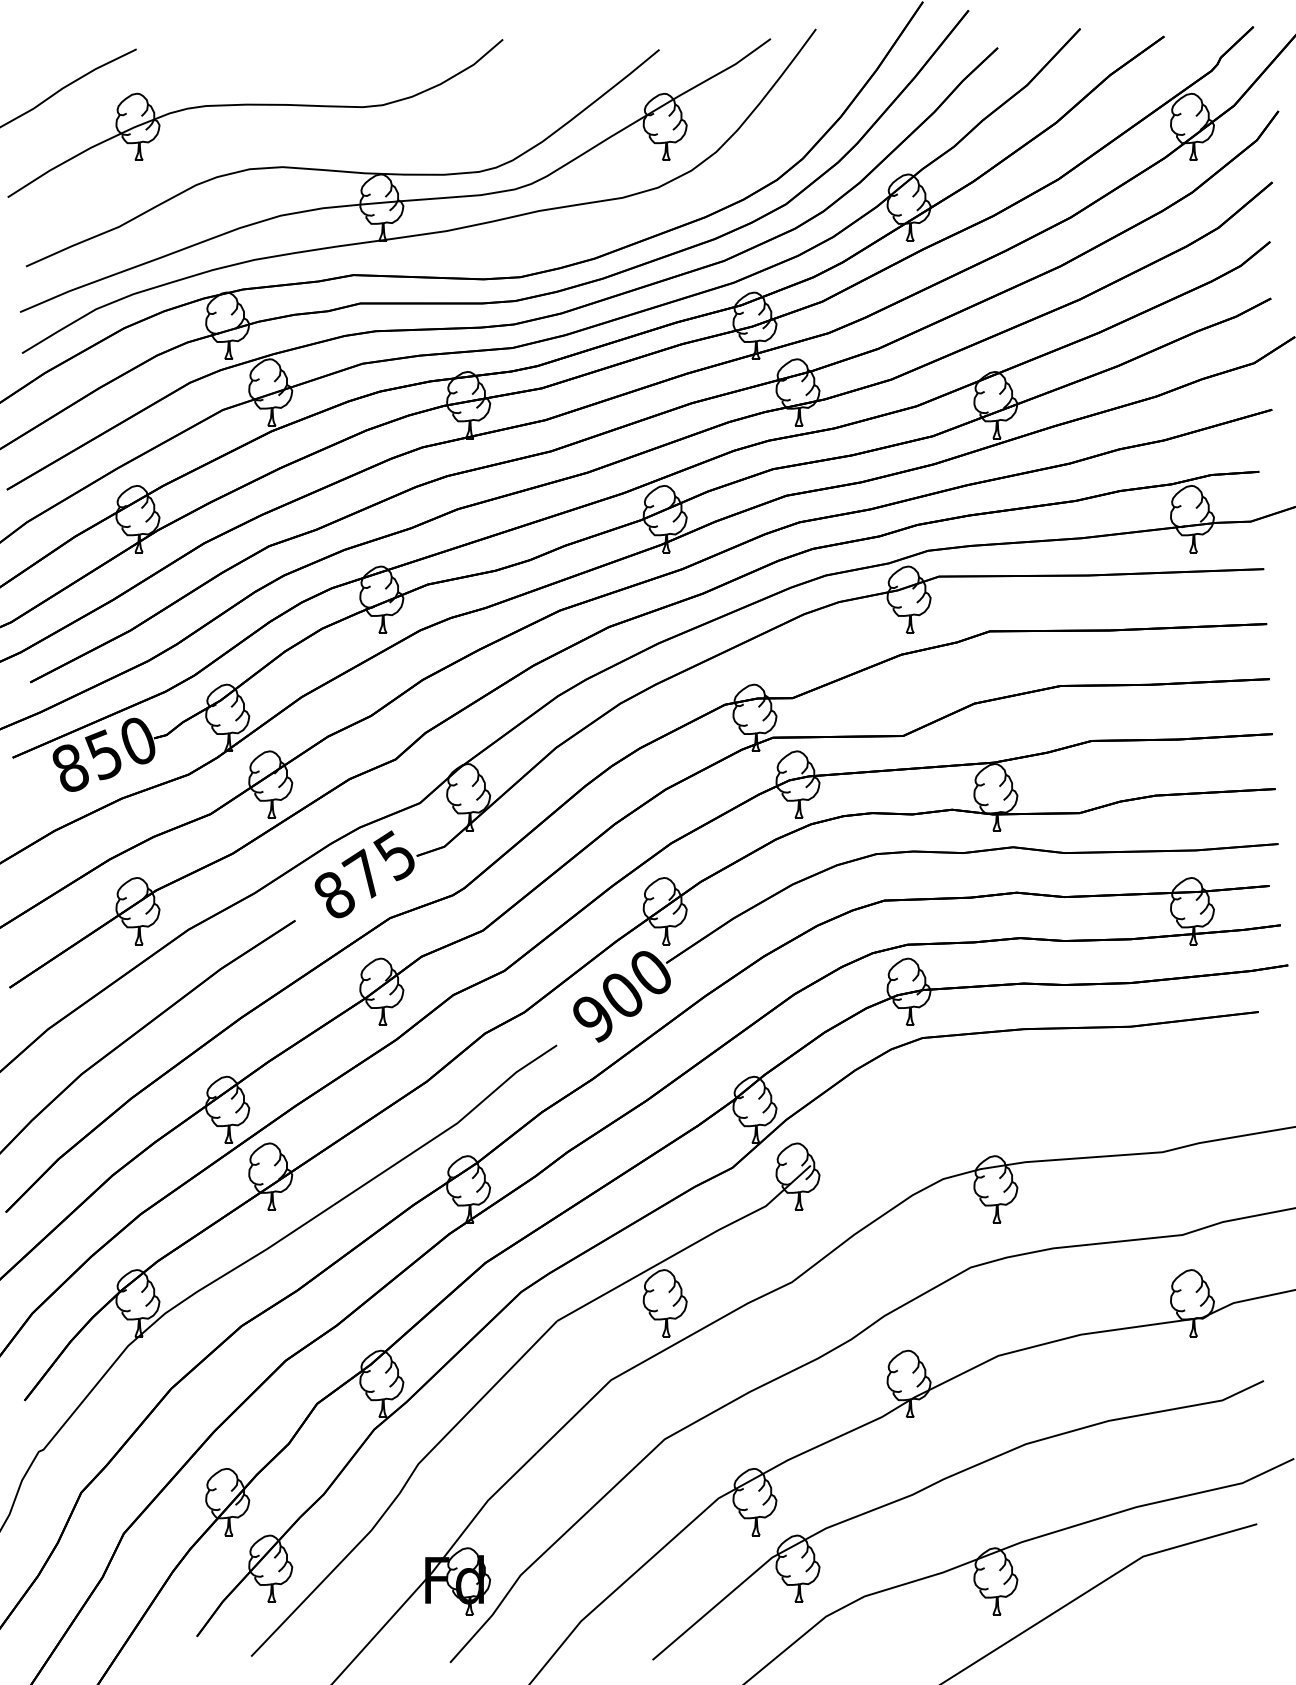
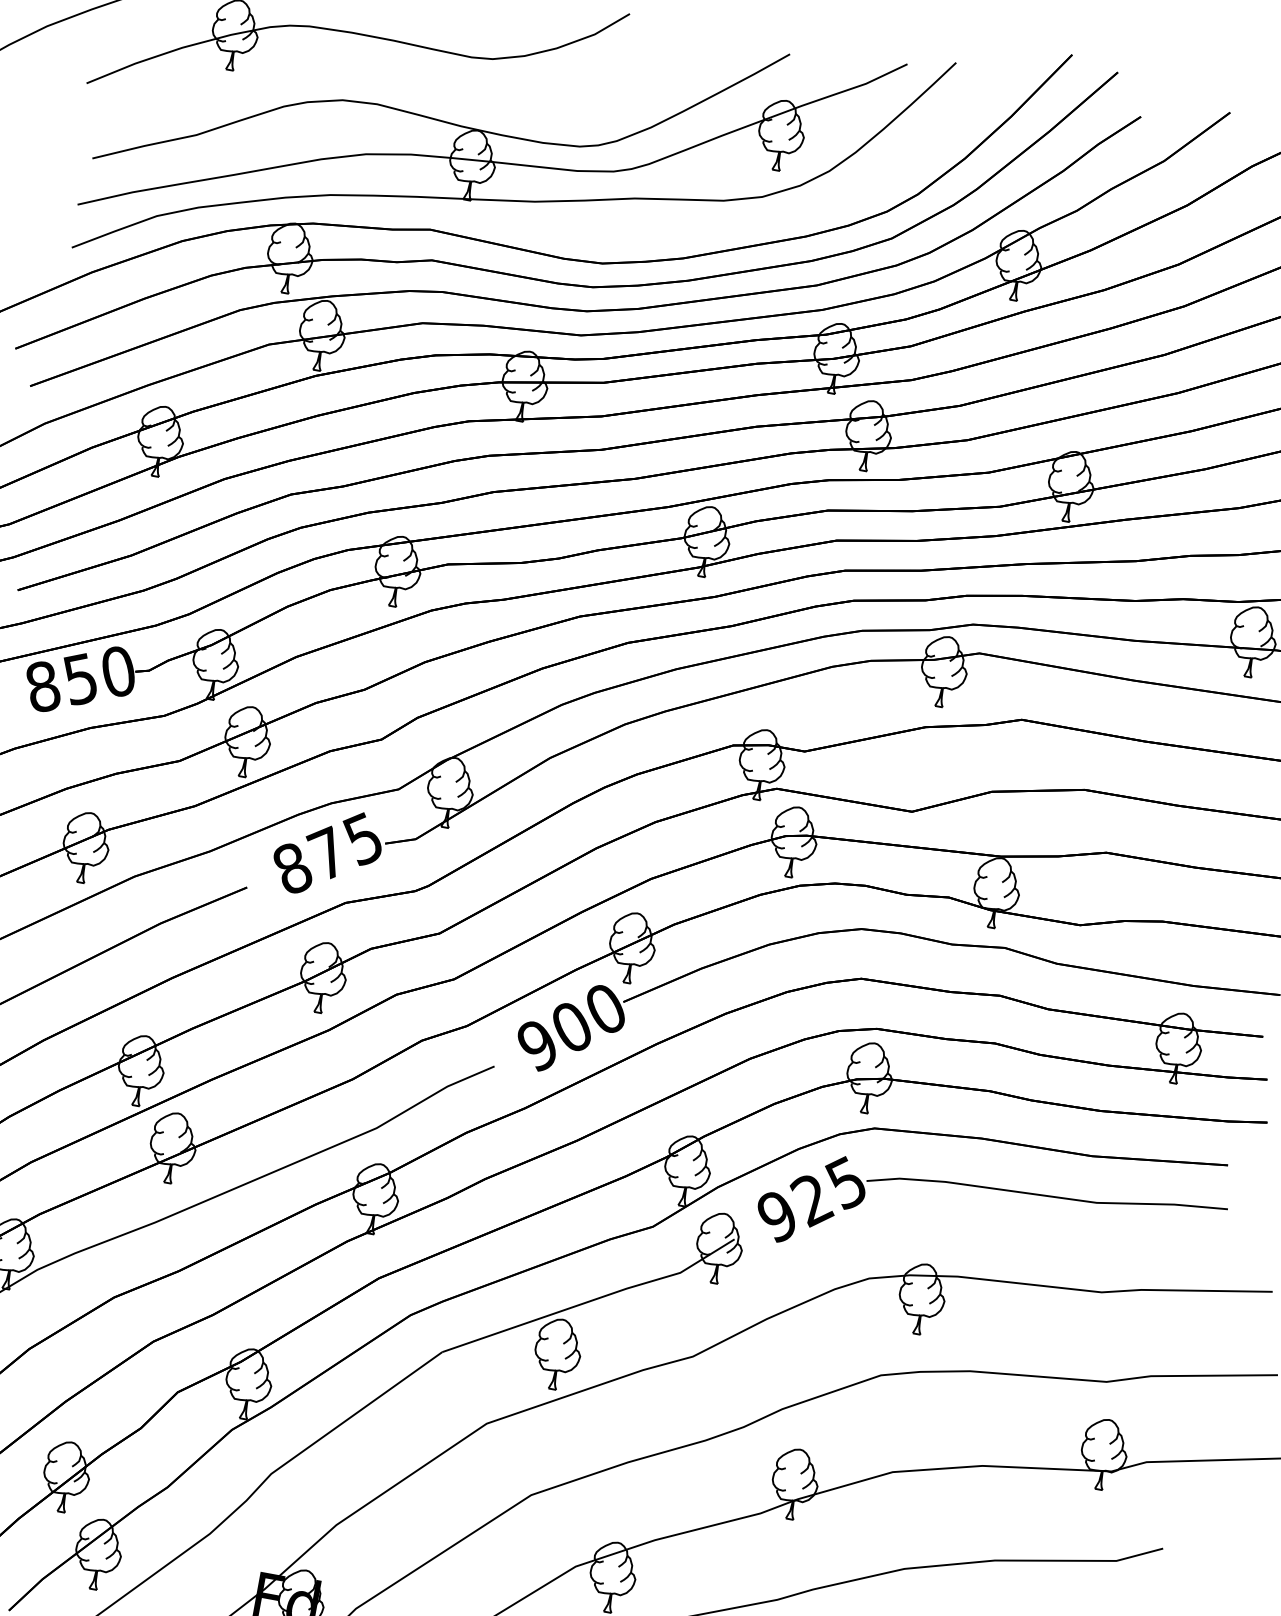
part: (1046, 1074) -> (996, 1189), added

